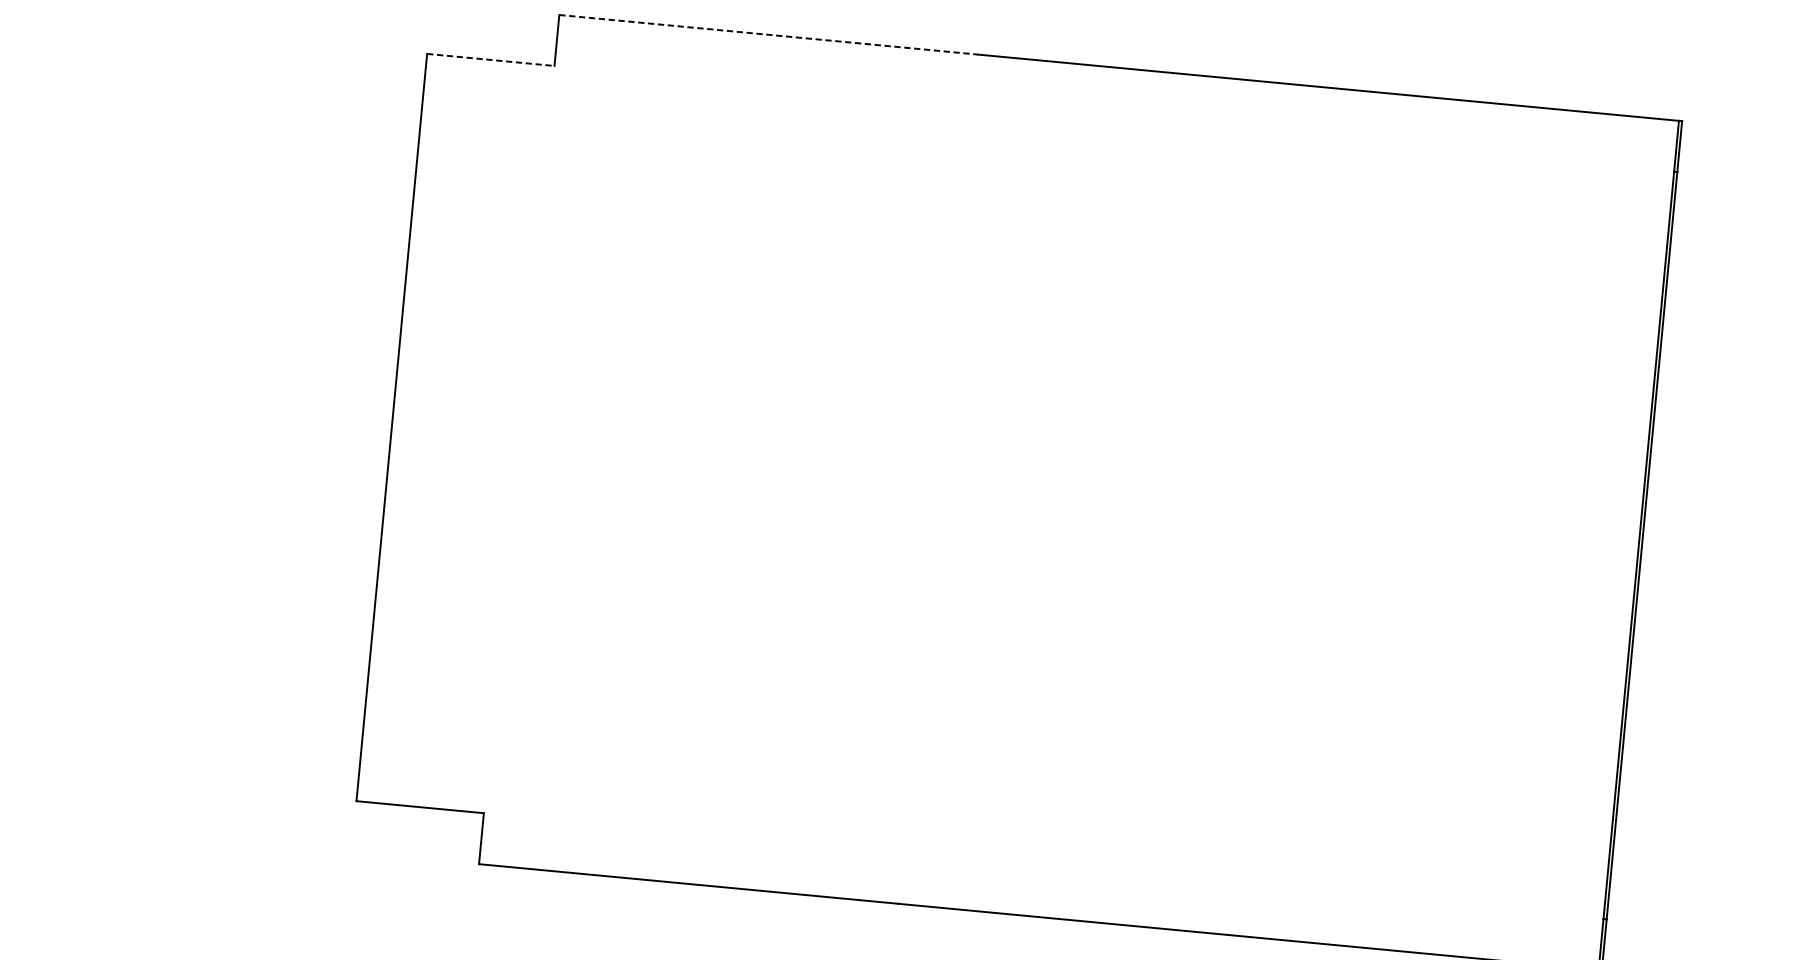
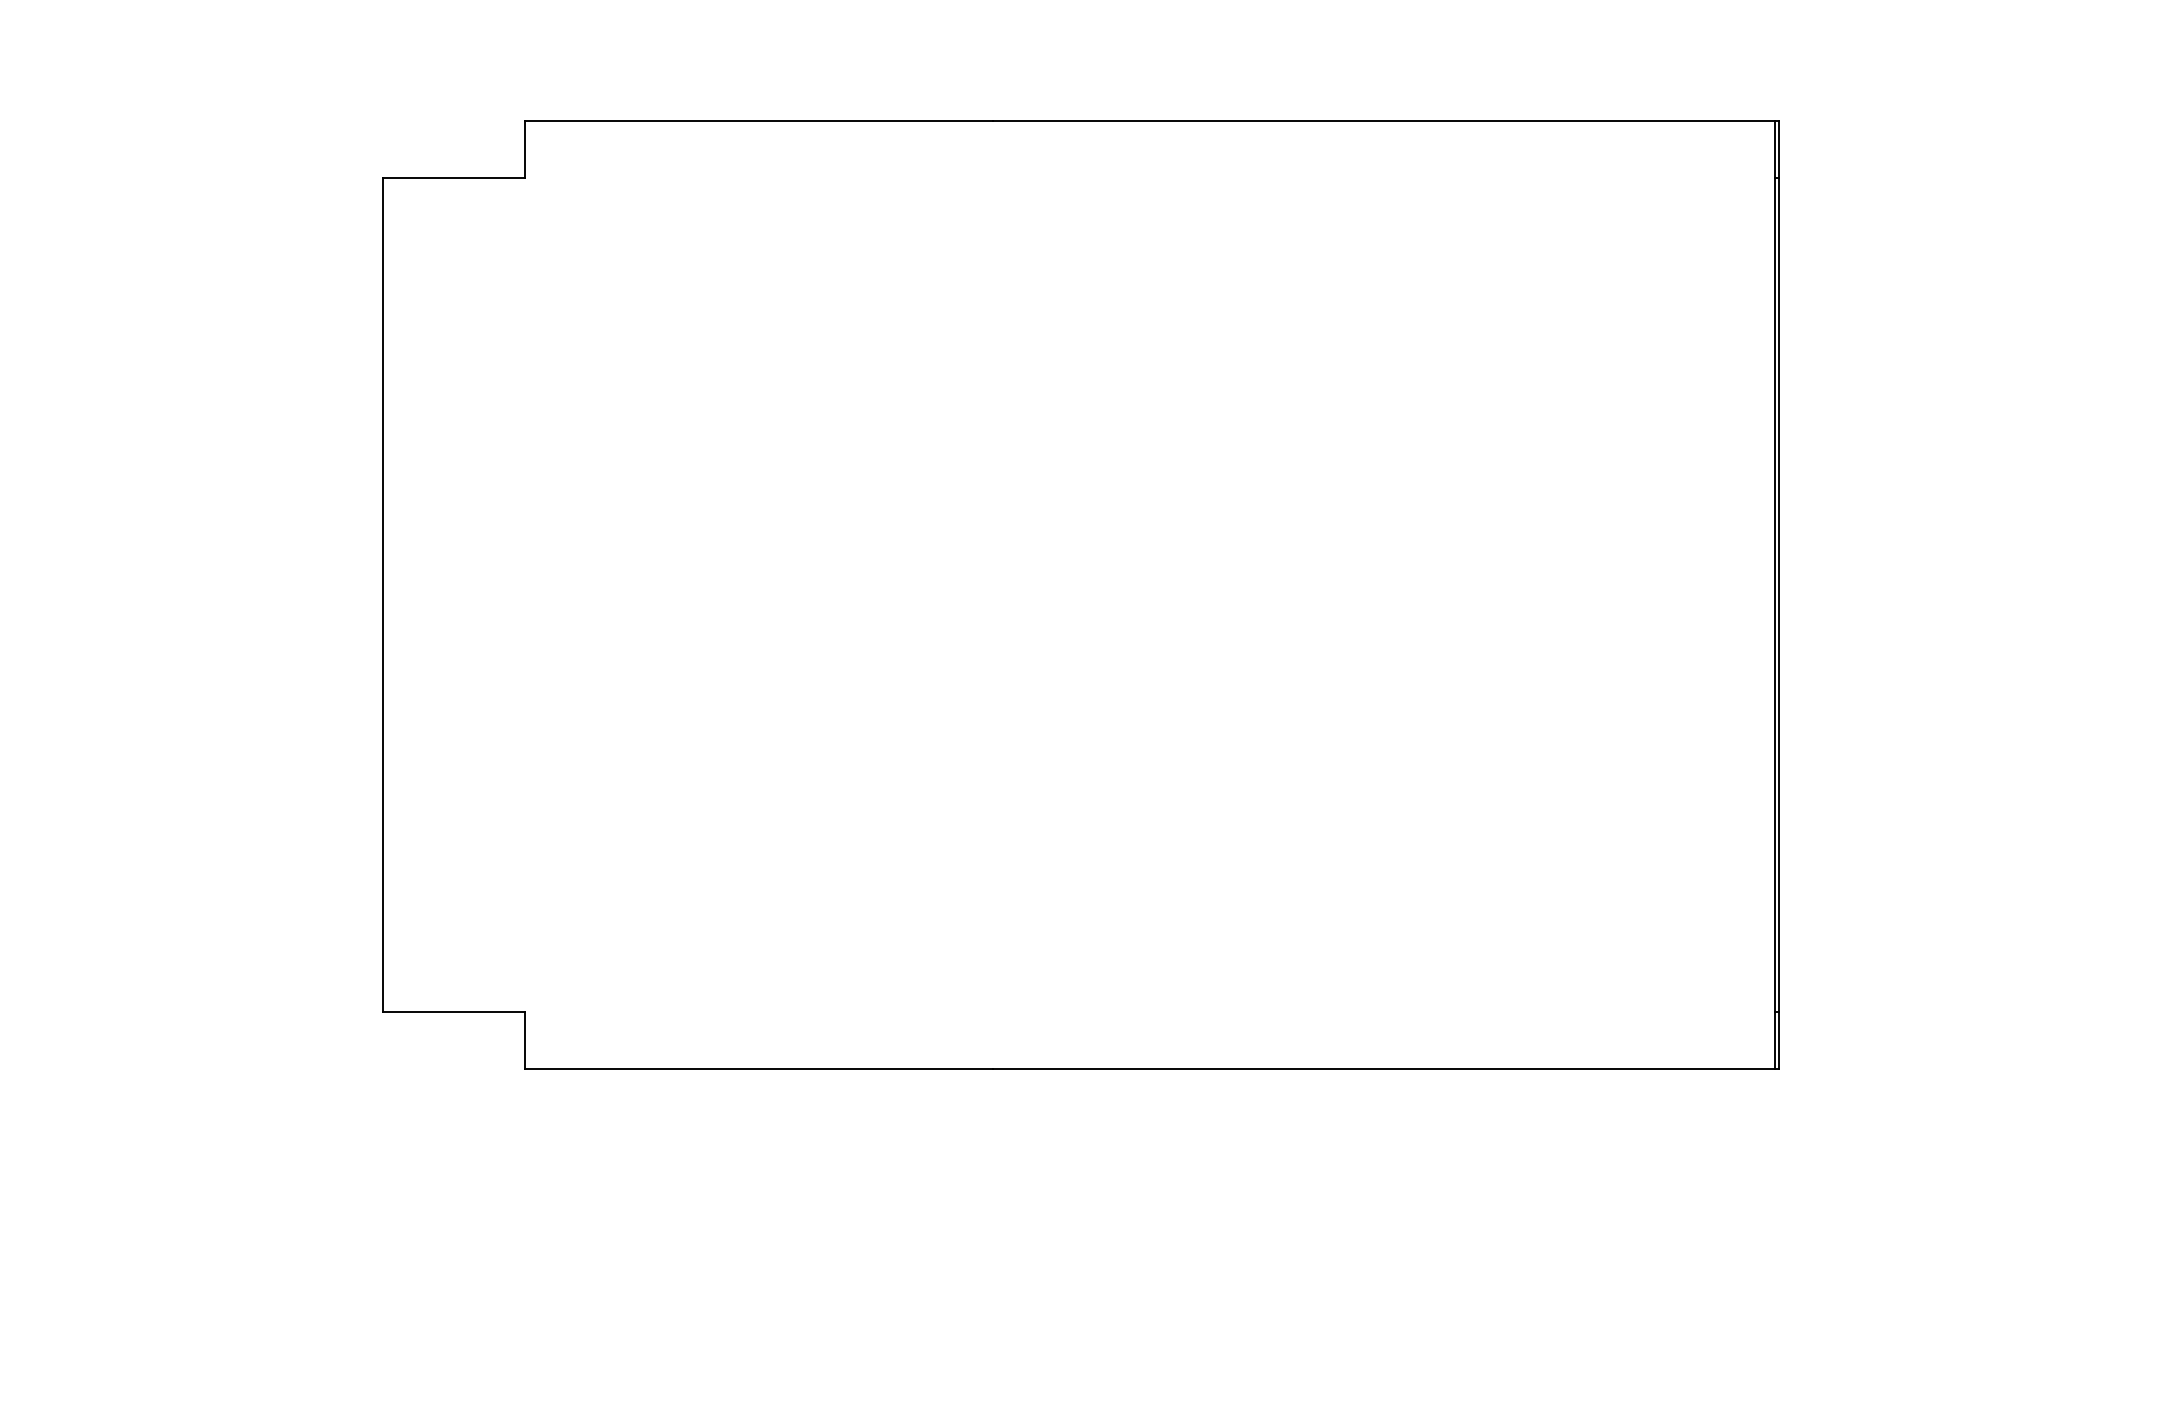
line: (769, 34) -> (759, 120), dashed -> solid
line: (491, 59) -> (454, 177), dashed -> solid

